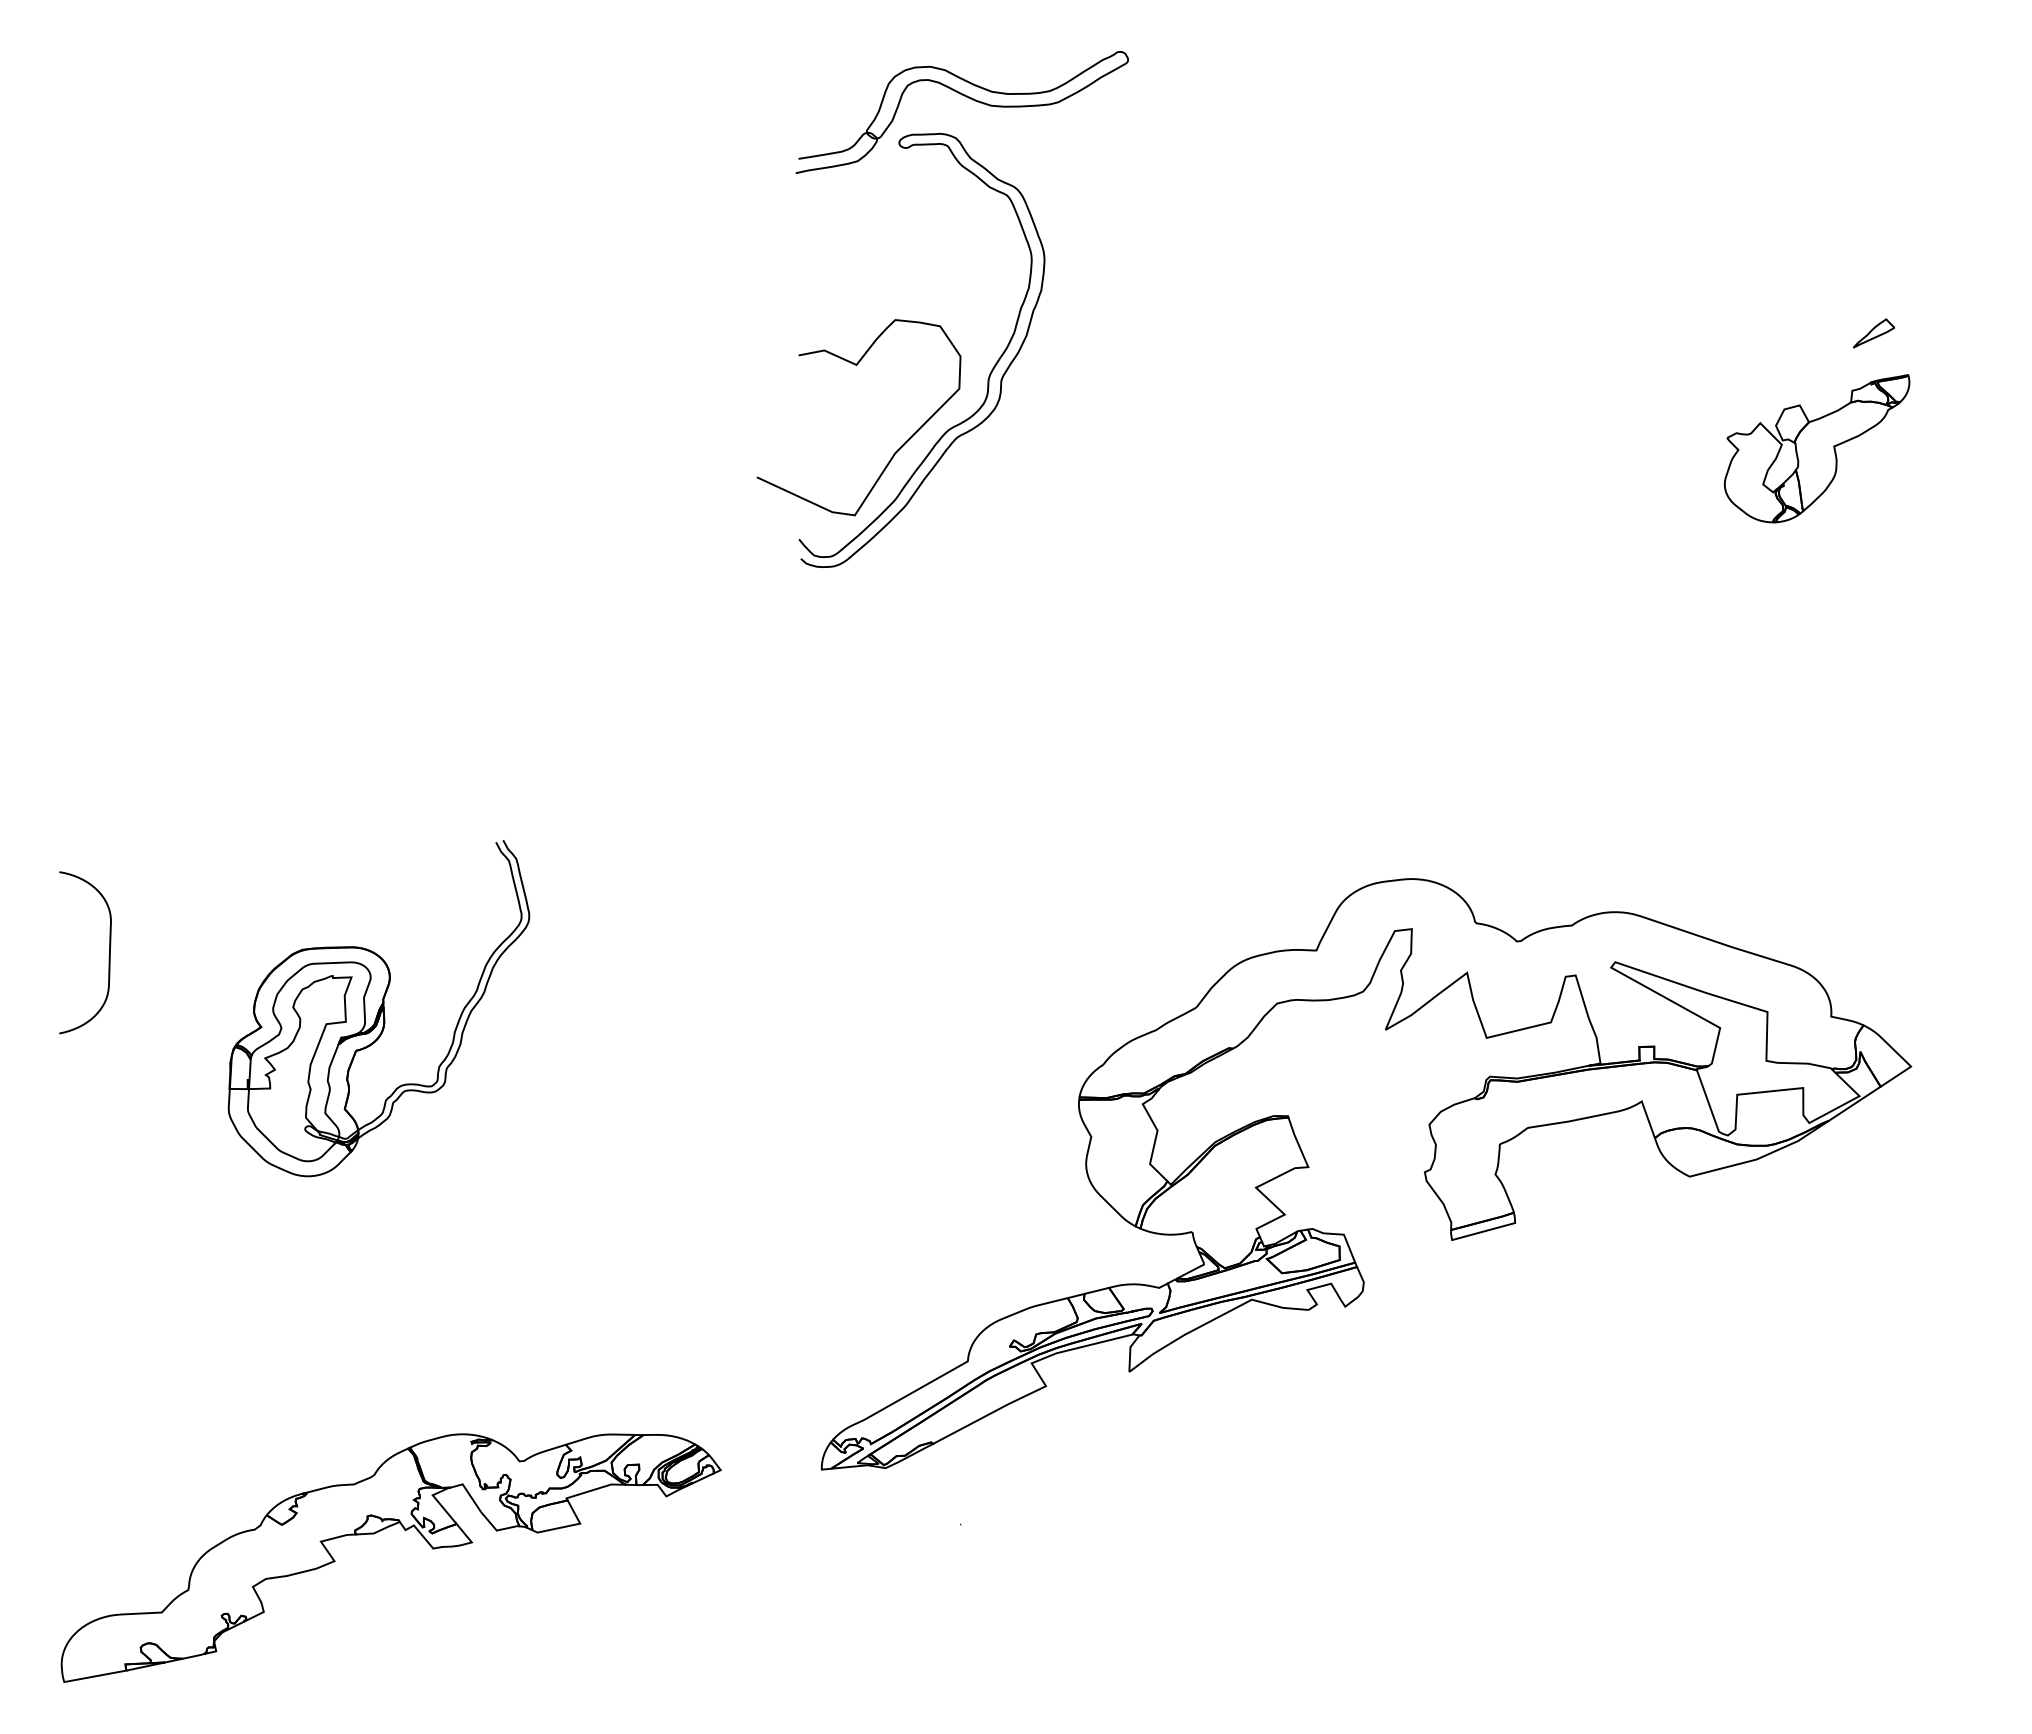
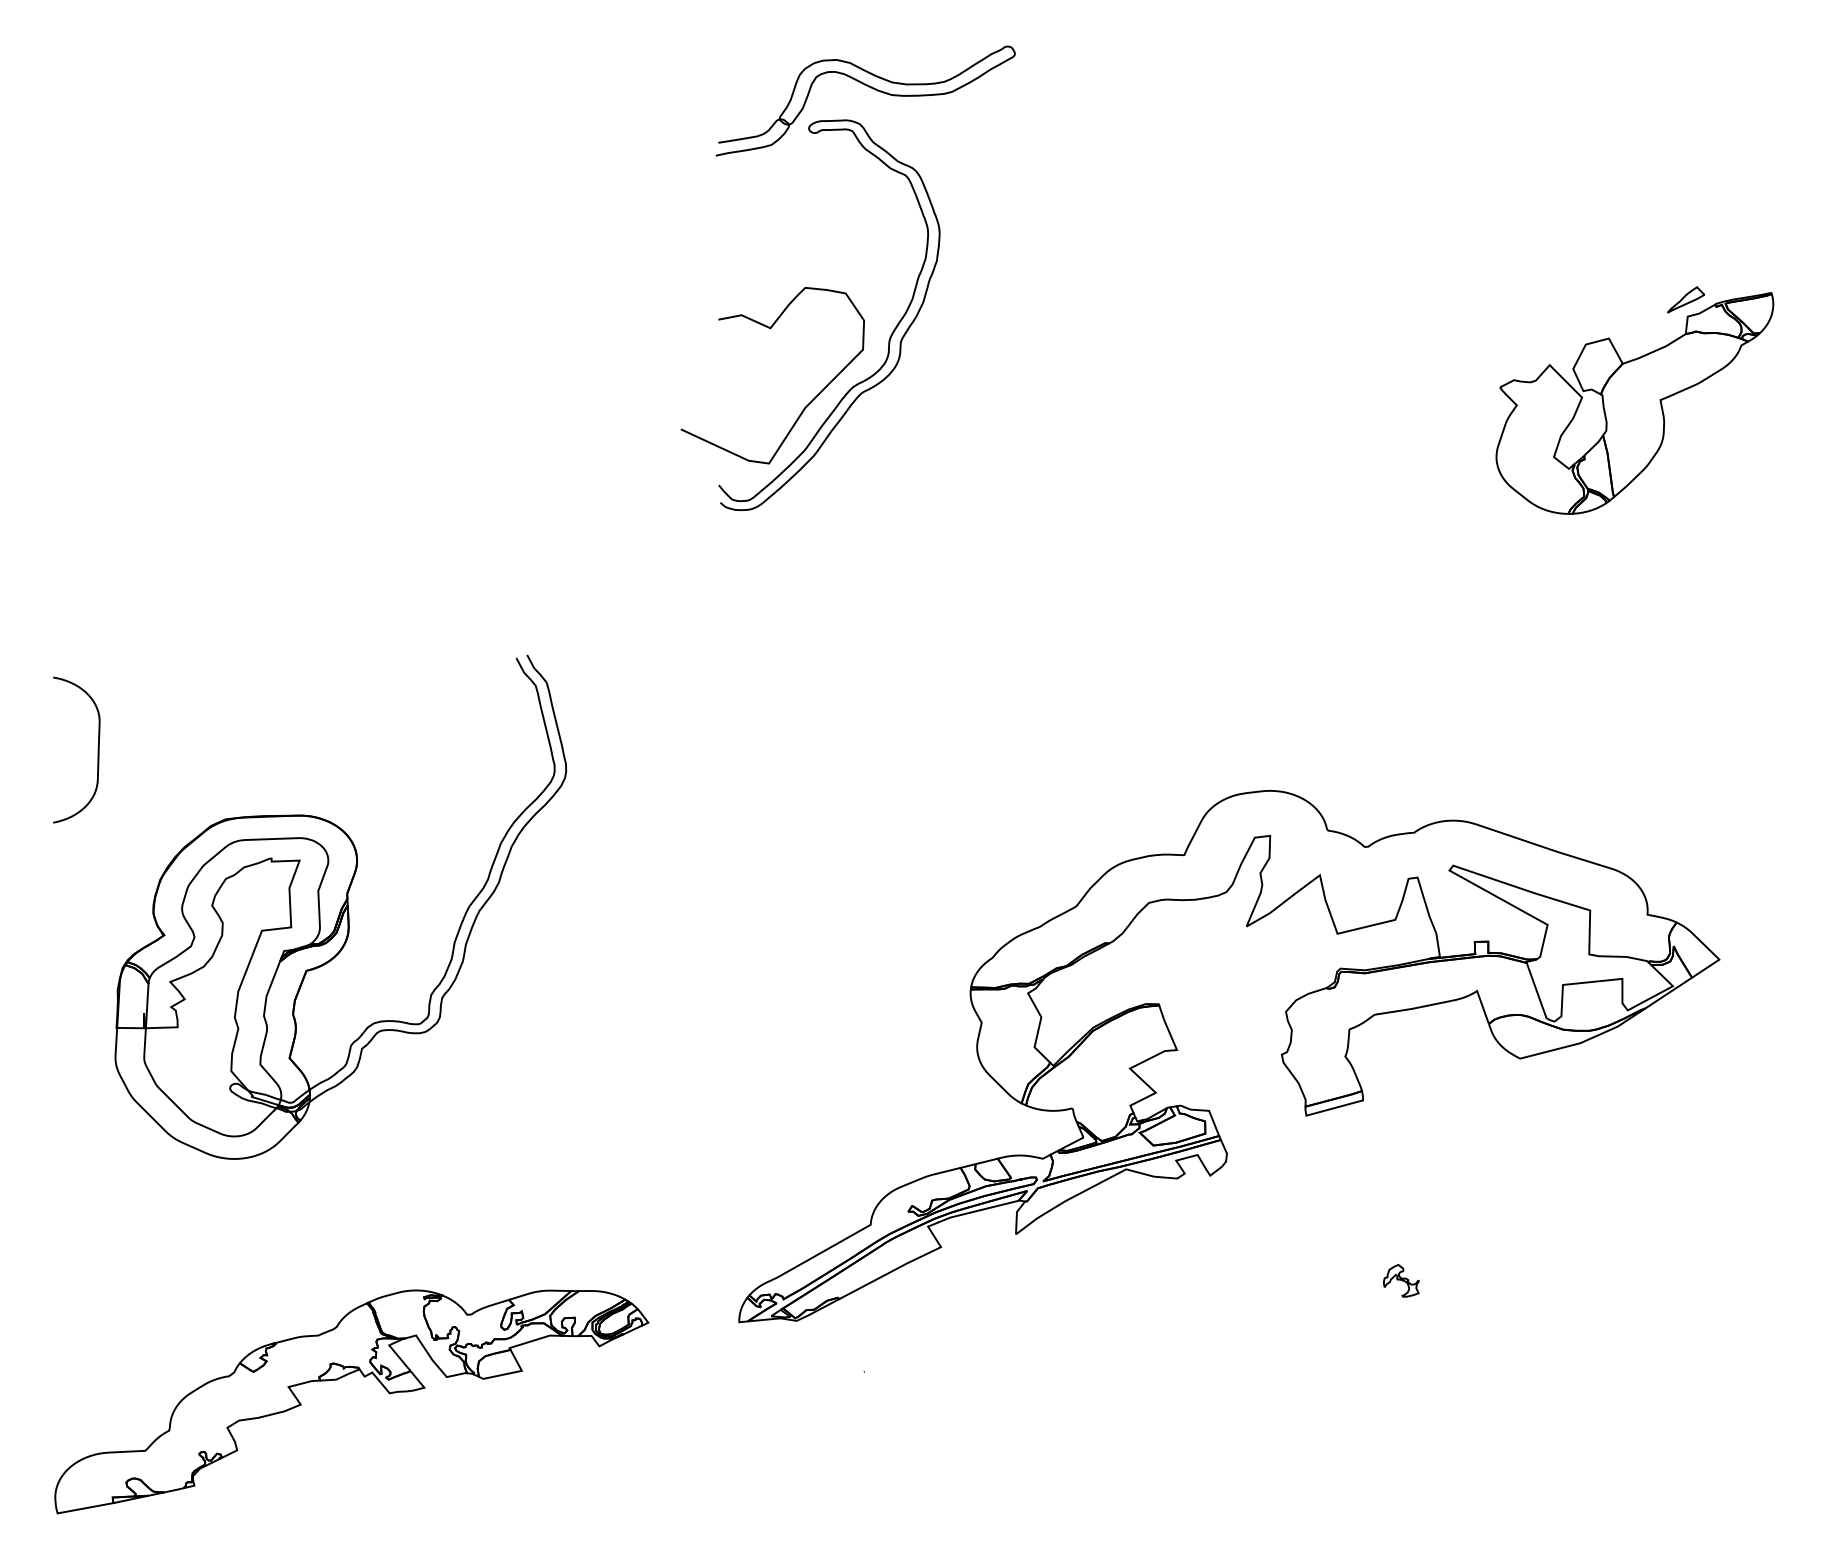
part: (1816, 448) -> (1634, 403), size x1.67
curve: (108, 956) -> (97, 753), moved
part: (378, 1008) -> (340, 907), size x1.67
part: (1557, 1423) -> (1401, 1280), added

